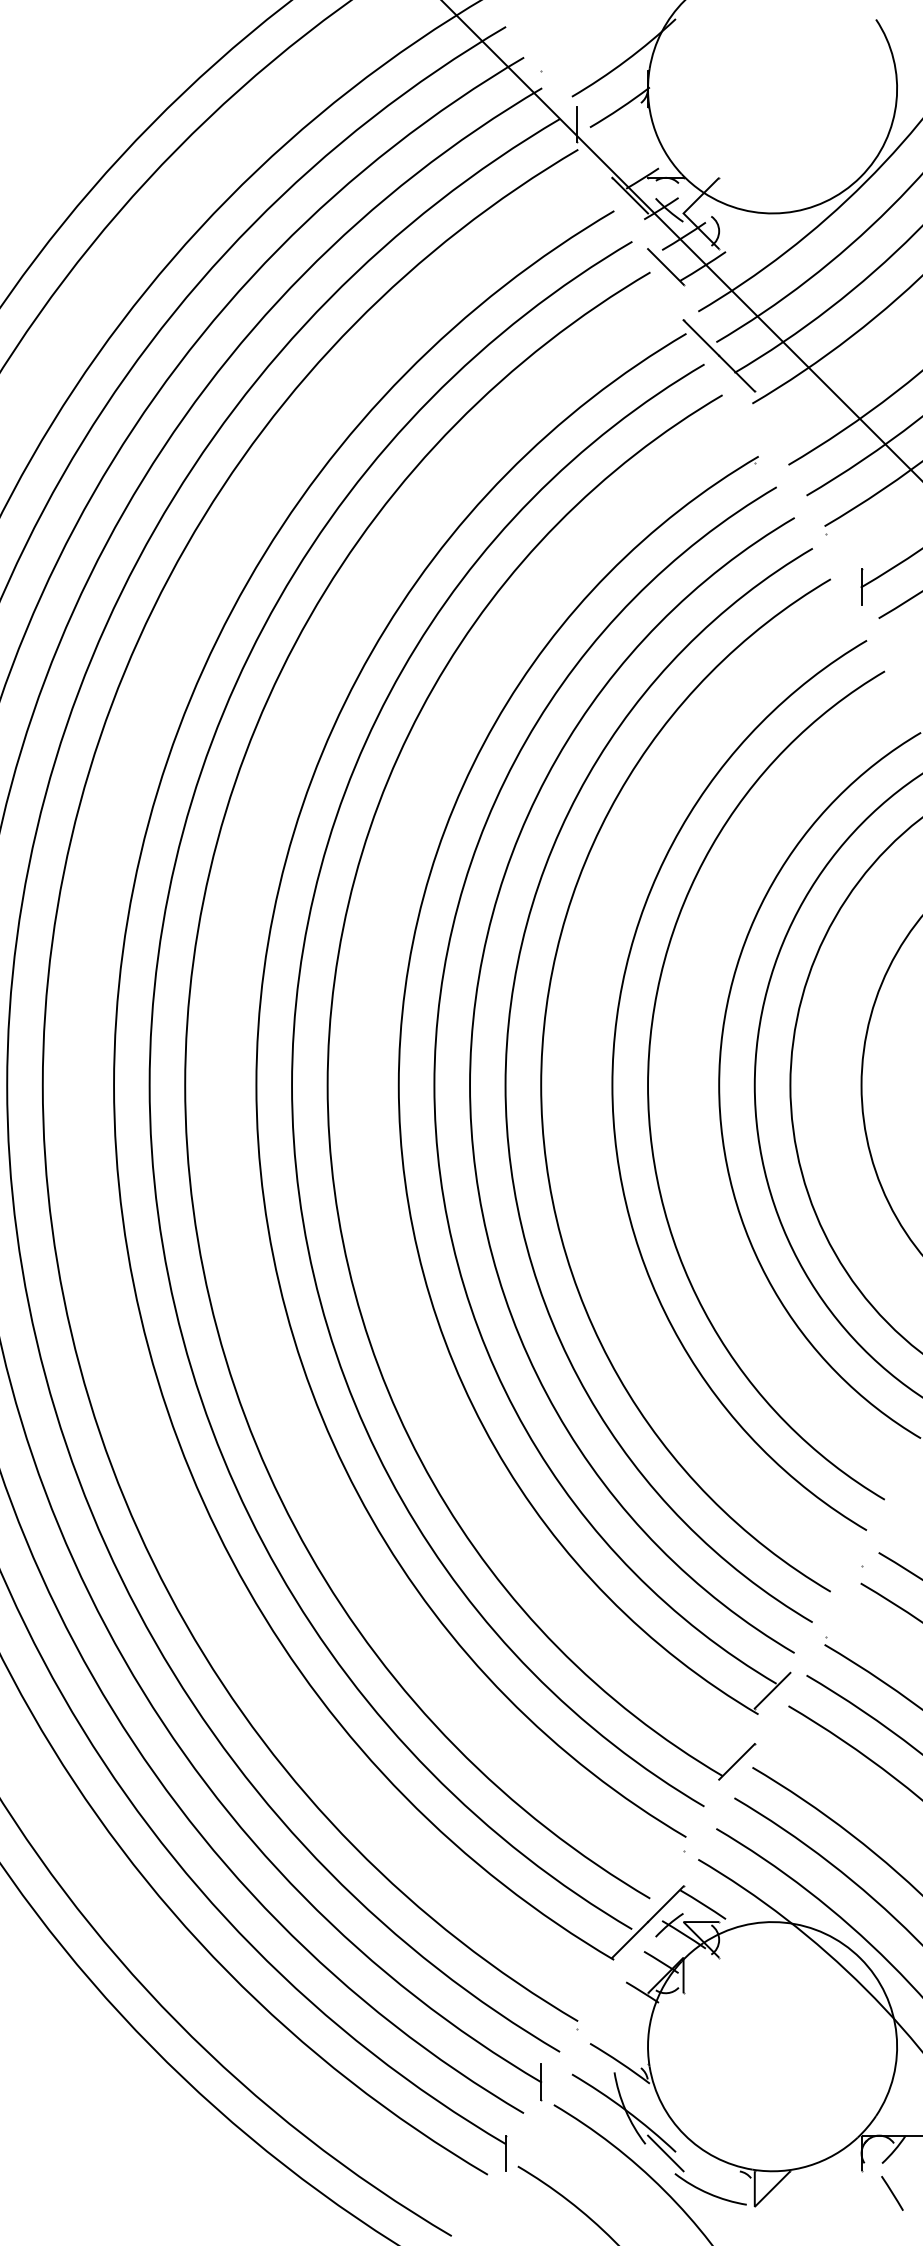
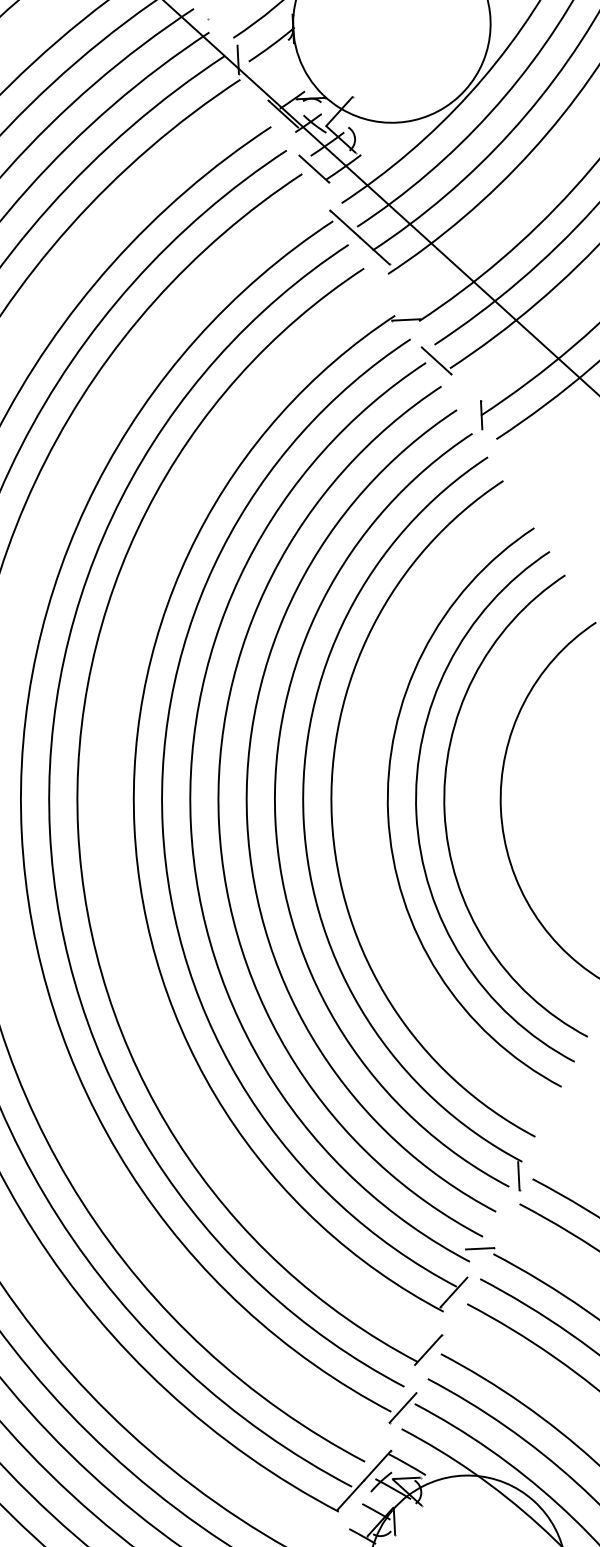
line: (772, 462) -> (406, 319), added
line: (807, 515) -> (436, 360), added
curve: (577, 1085) -> (276, 820), added
line: (861, 1548) -> (518, 1176), added
line: (807, 1637) -> (479, 1248), added
line: (701, 1832) -> (403, 1407), added

